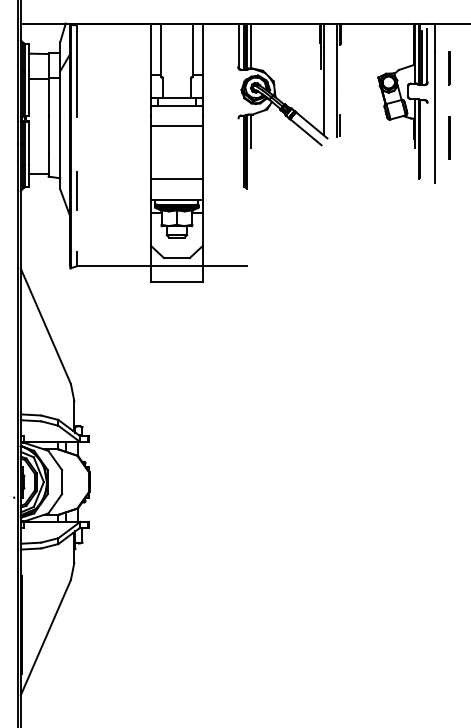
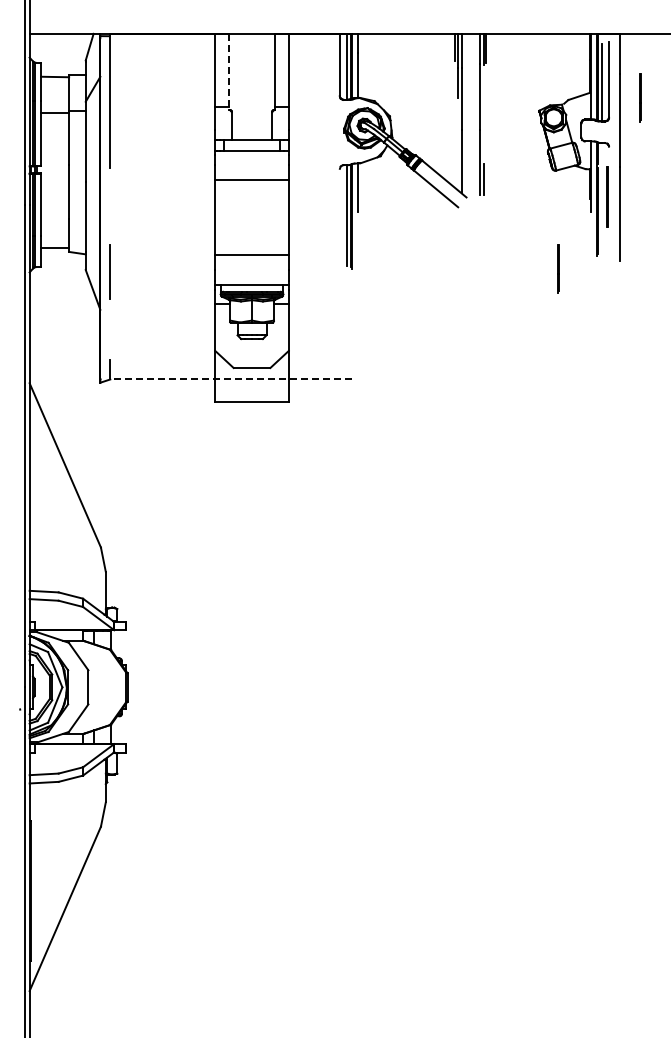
line: (161, 50) -> (229, 72), solid -> dashed
line: (449, 137) -> (607, 196), moved
line: (391, 188) -> (558, 268), added
line: (161, 266) -> (230, 379), solid -> dashed

